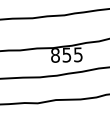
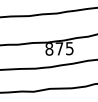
text: (66, 54) -> (59, 48), 855 -> 875

